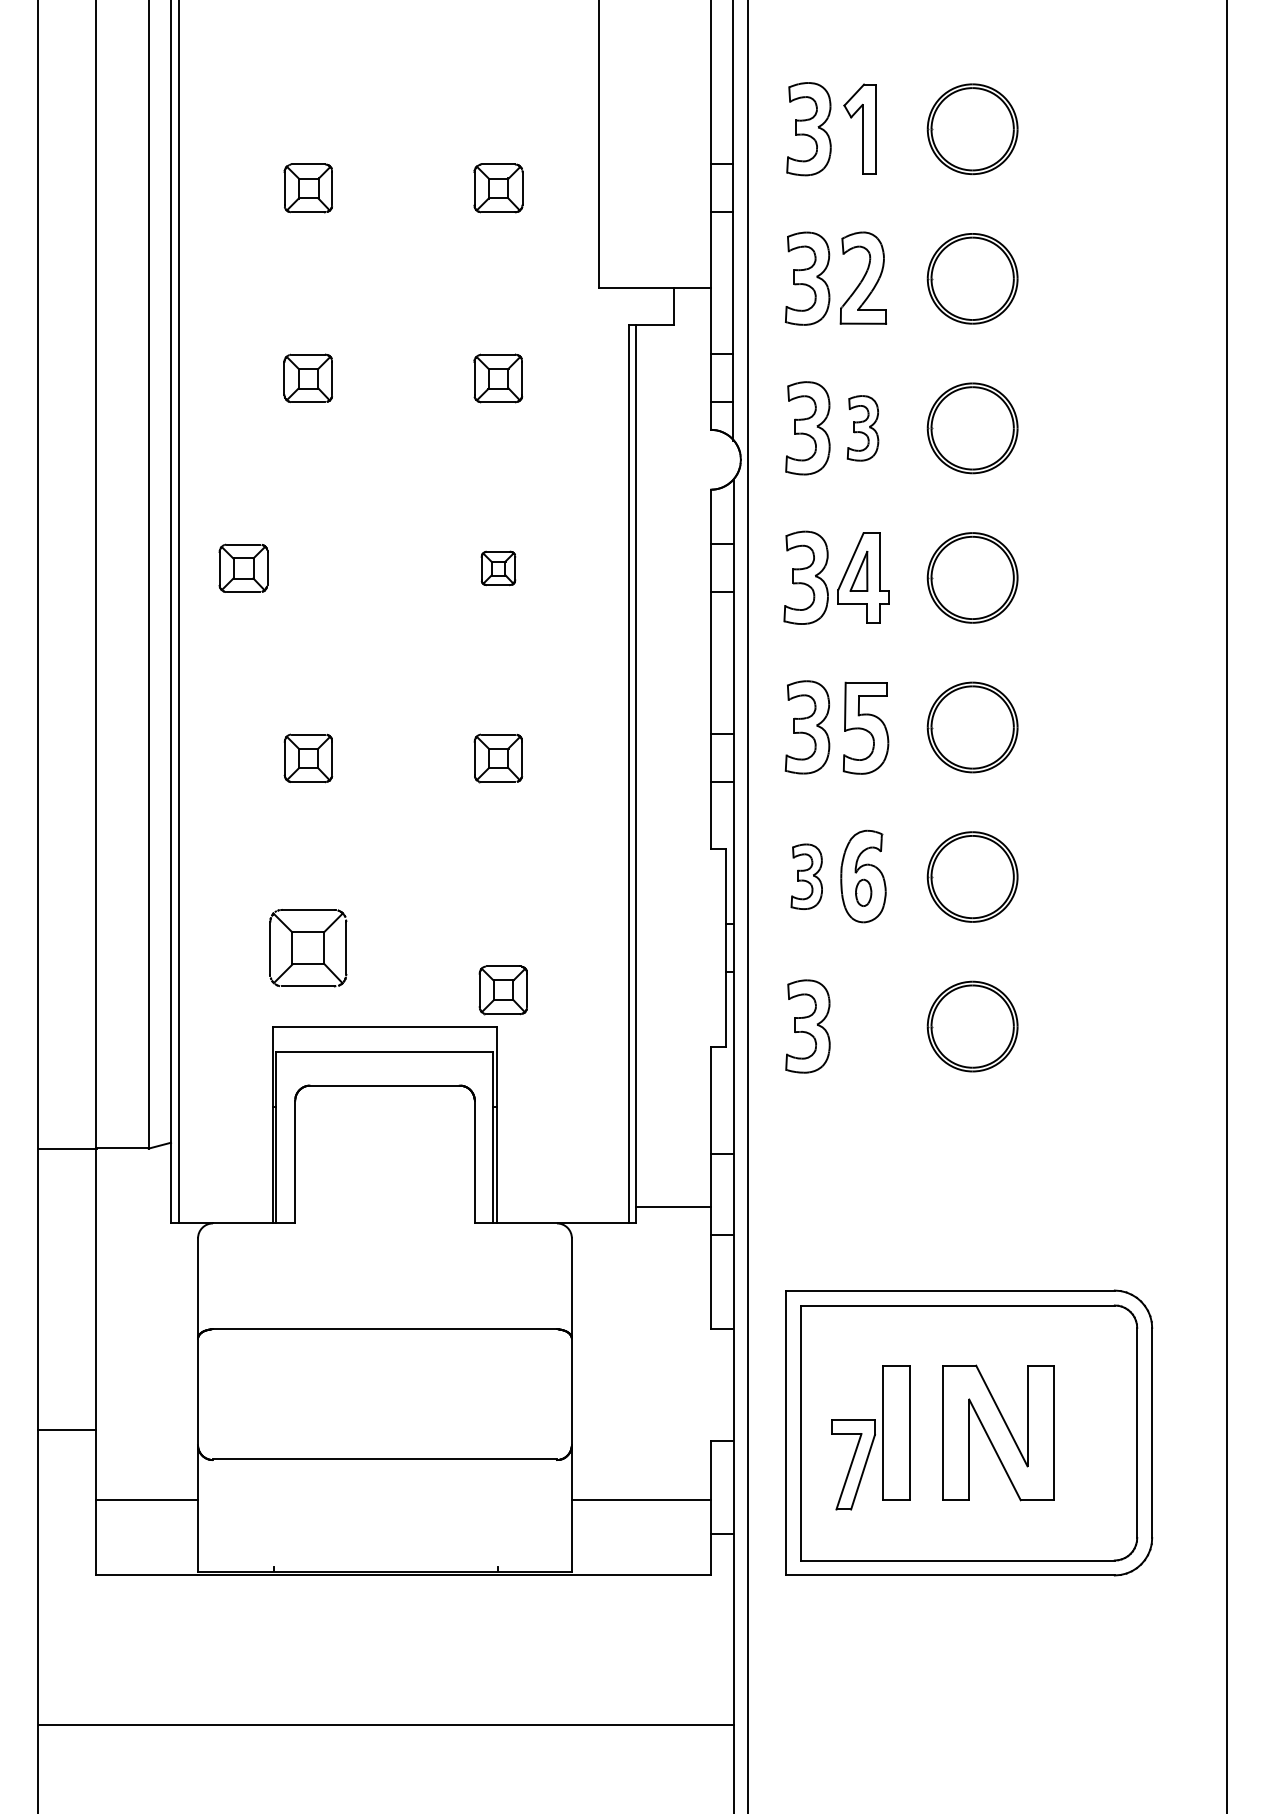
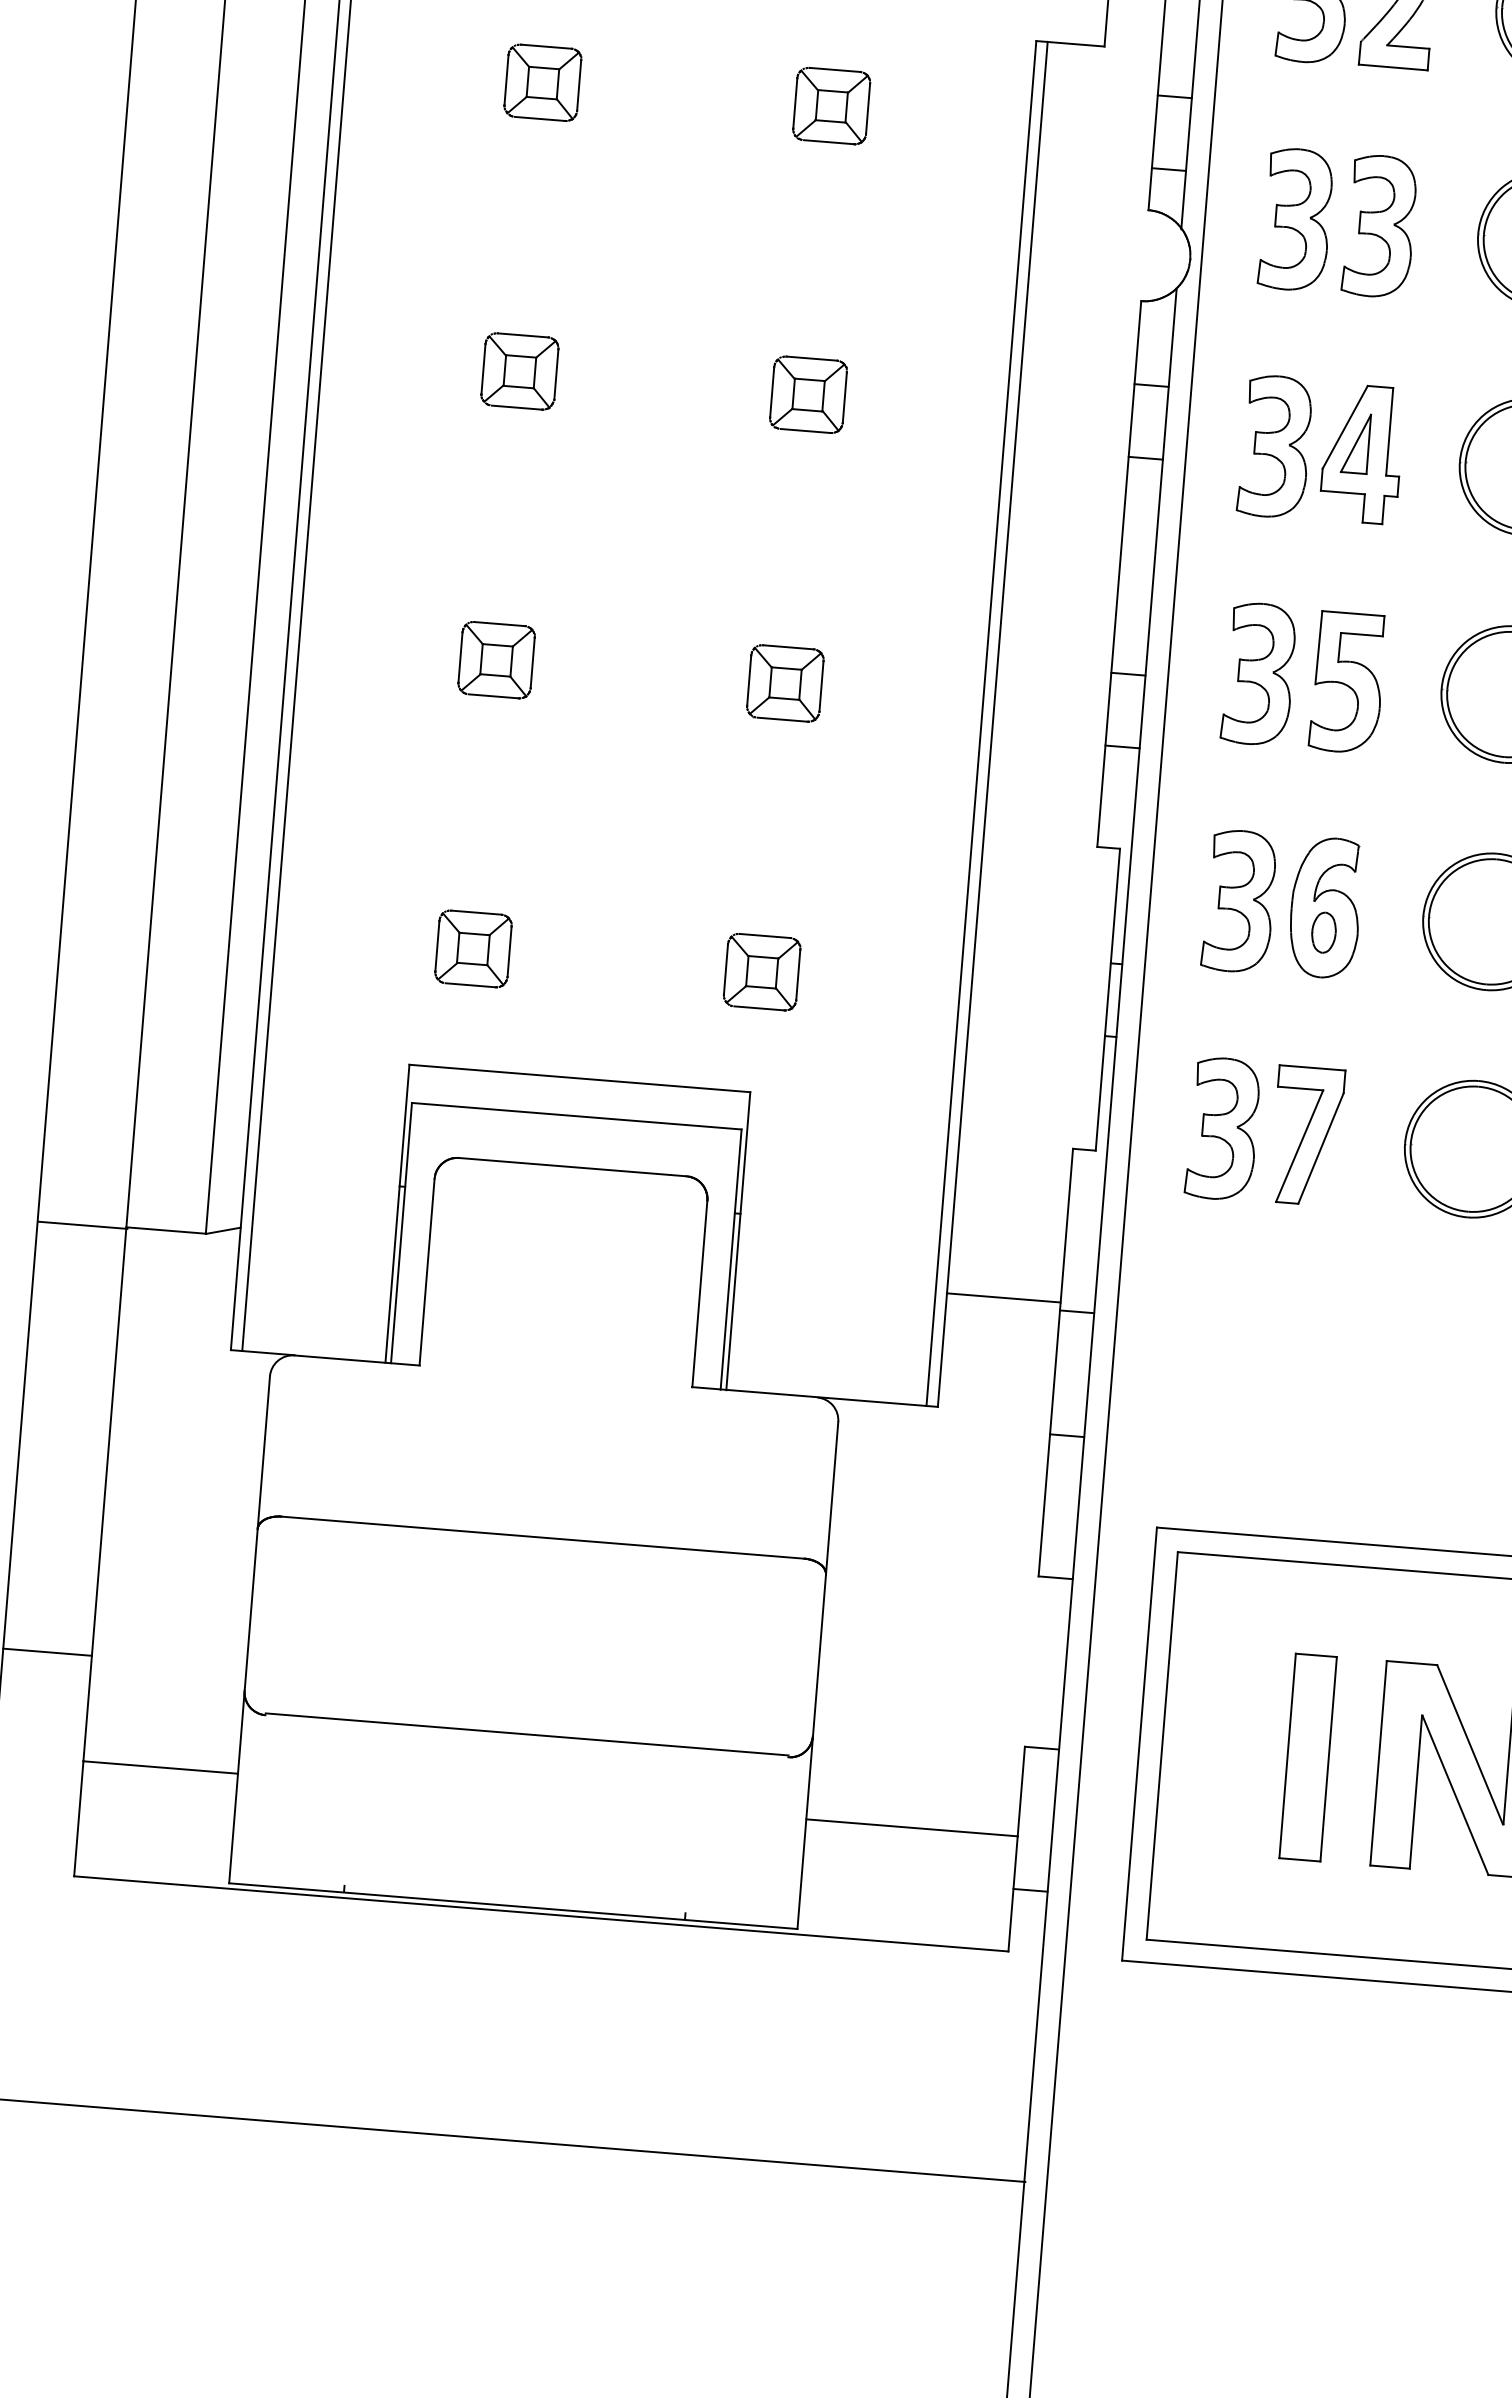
part: (862, 428) -> (1378, 226), size x1.43
part: (243, 567) -> (519, 370), moved
part: (498, 568) -> (808, 394), size x1.43
part: (806, 876) -> (1239, 900), size x1.43
part: (308, 948) -> (473, 949), size x0.62
part: (502, 990) -> (760, 972), moved
line: (673, 1207) -> (1003, 1297), moved
part: (853, 1464) -> (1307, 1135), moved

